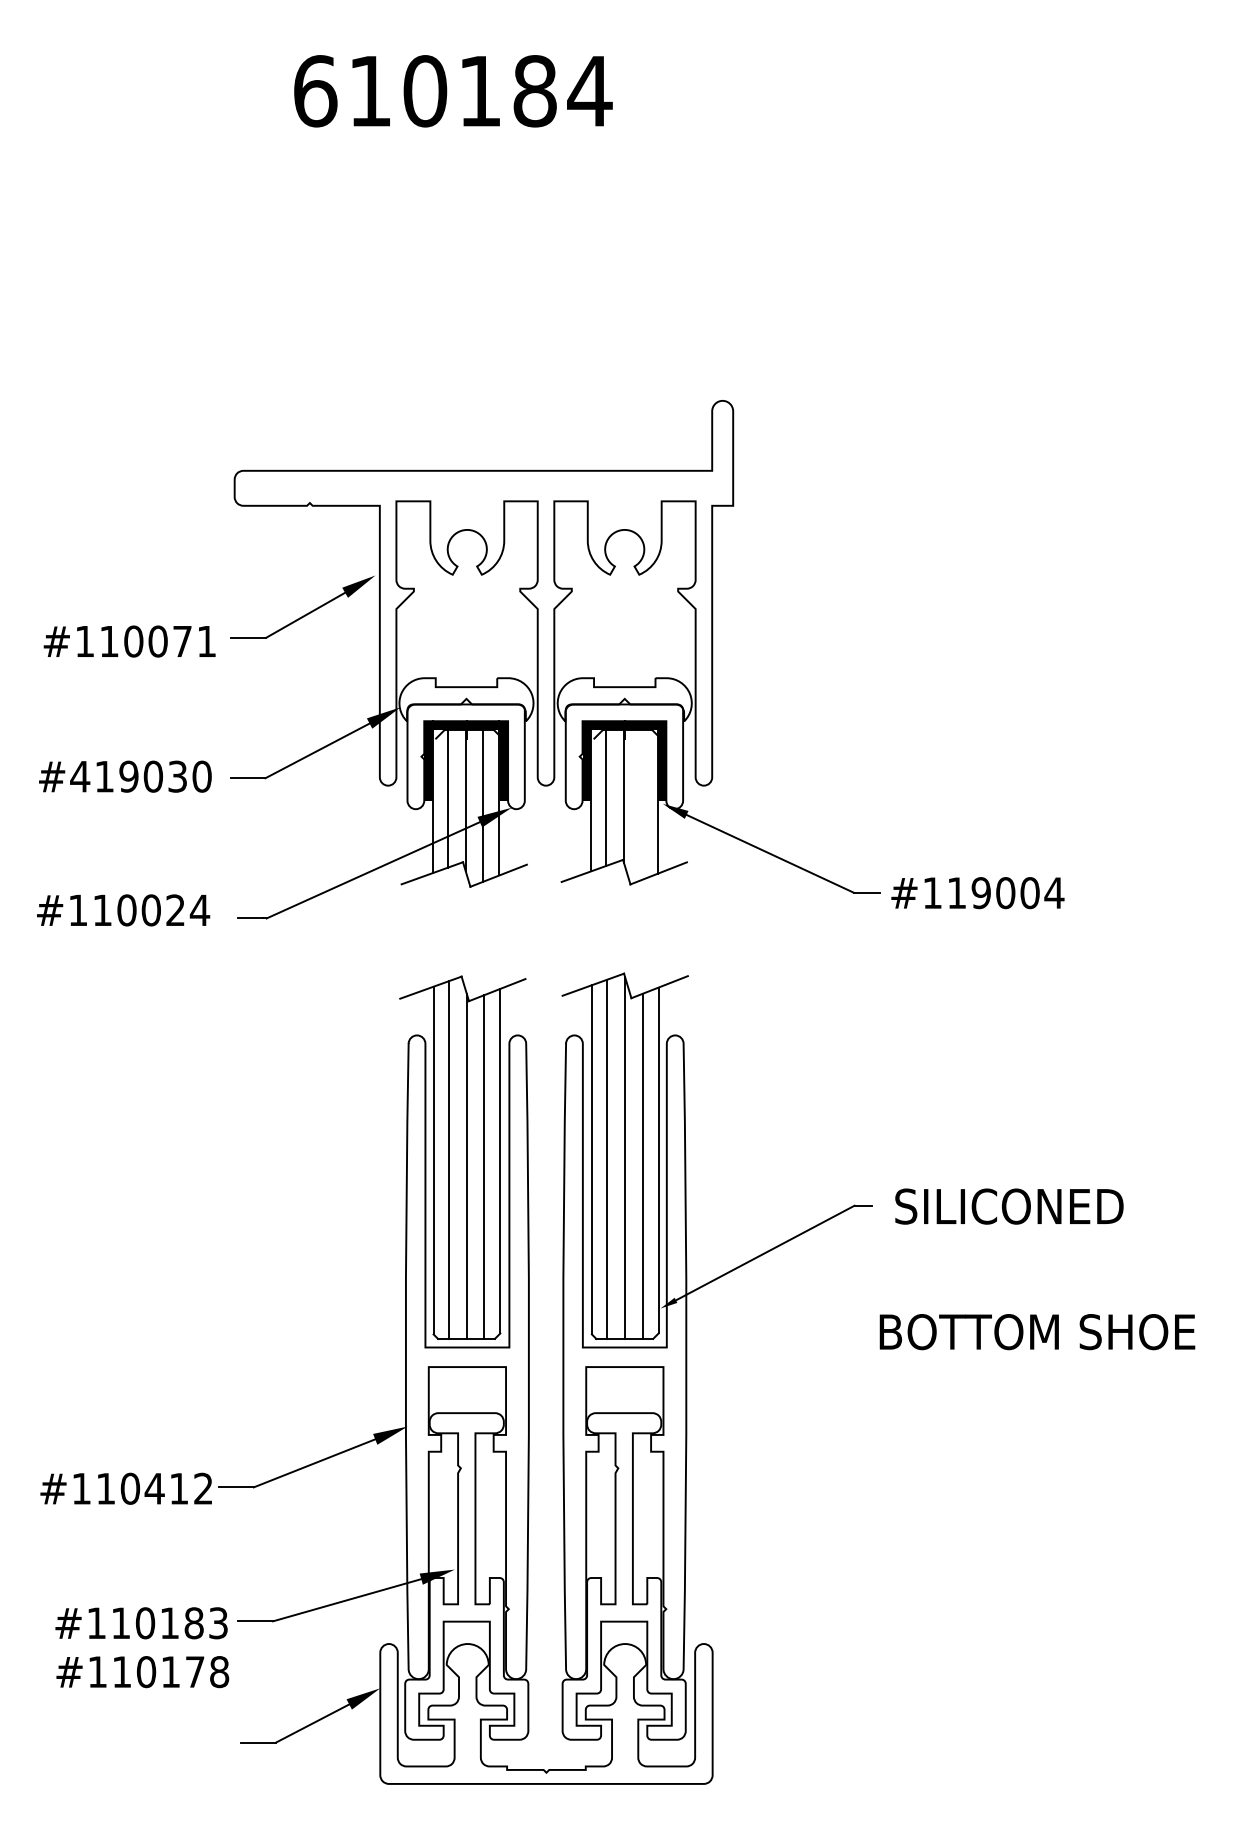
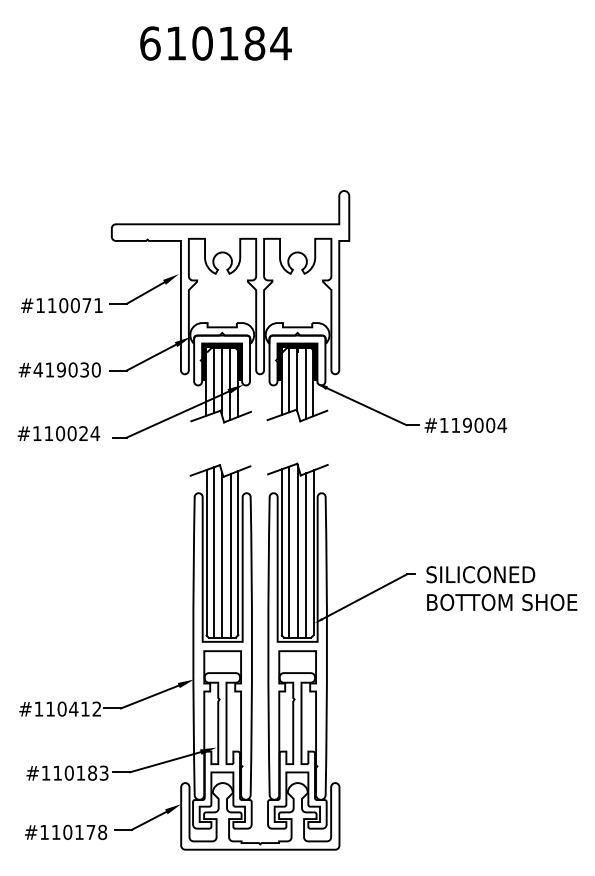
line: (641, 805) -> (305, 383), added
text: (1038, 1332) -> (502, 602), moved
text: (143, 1670) -> (66, 831), moved

